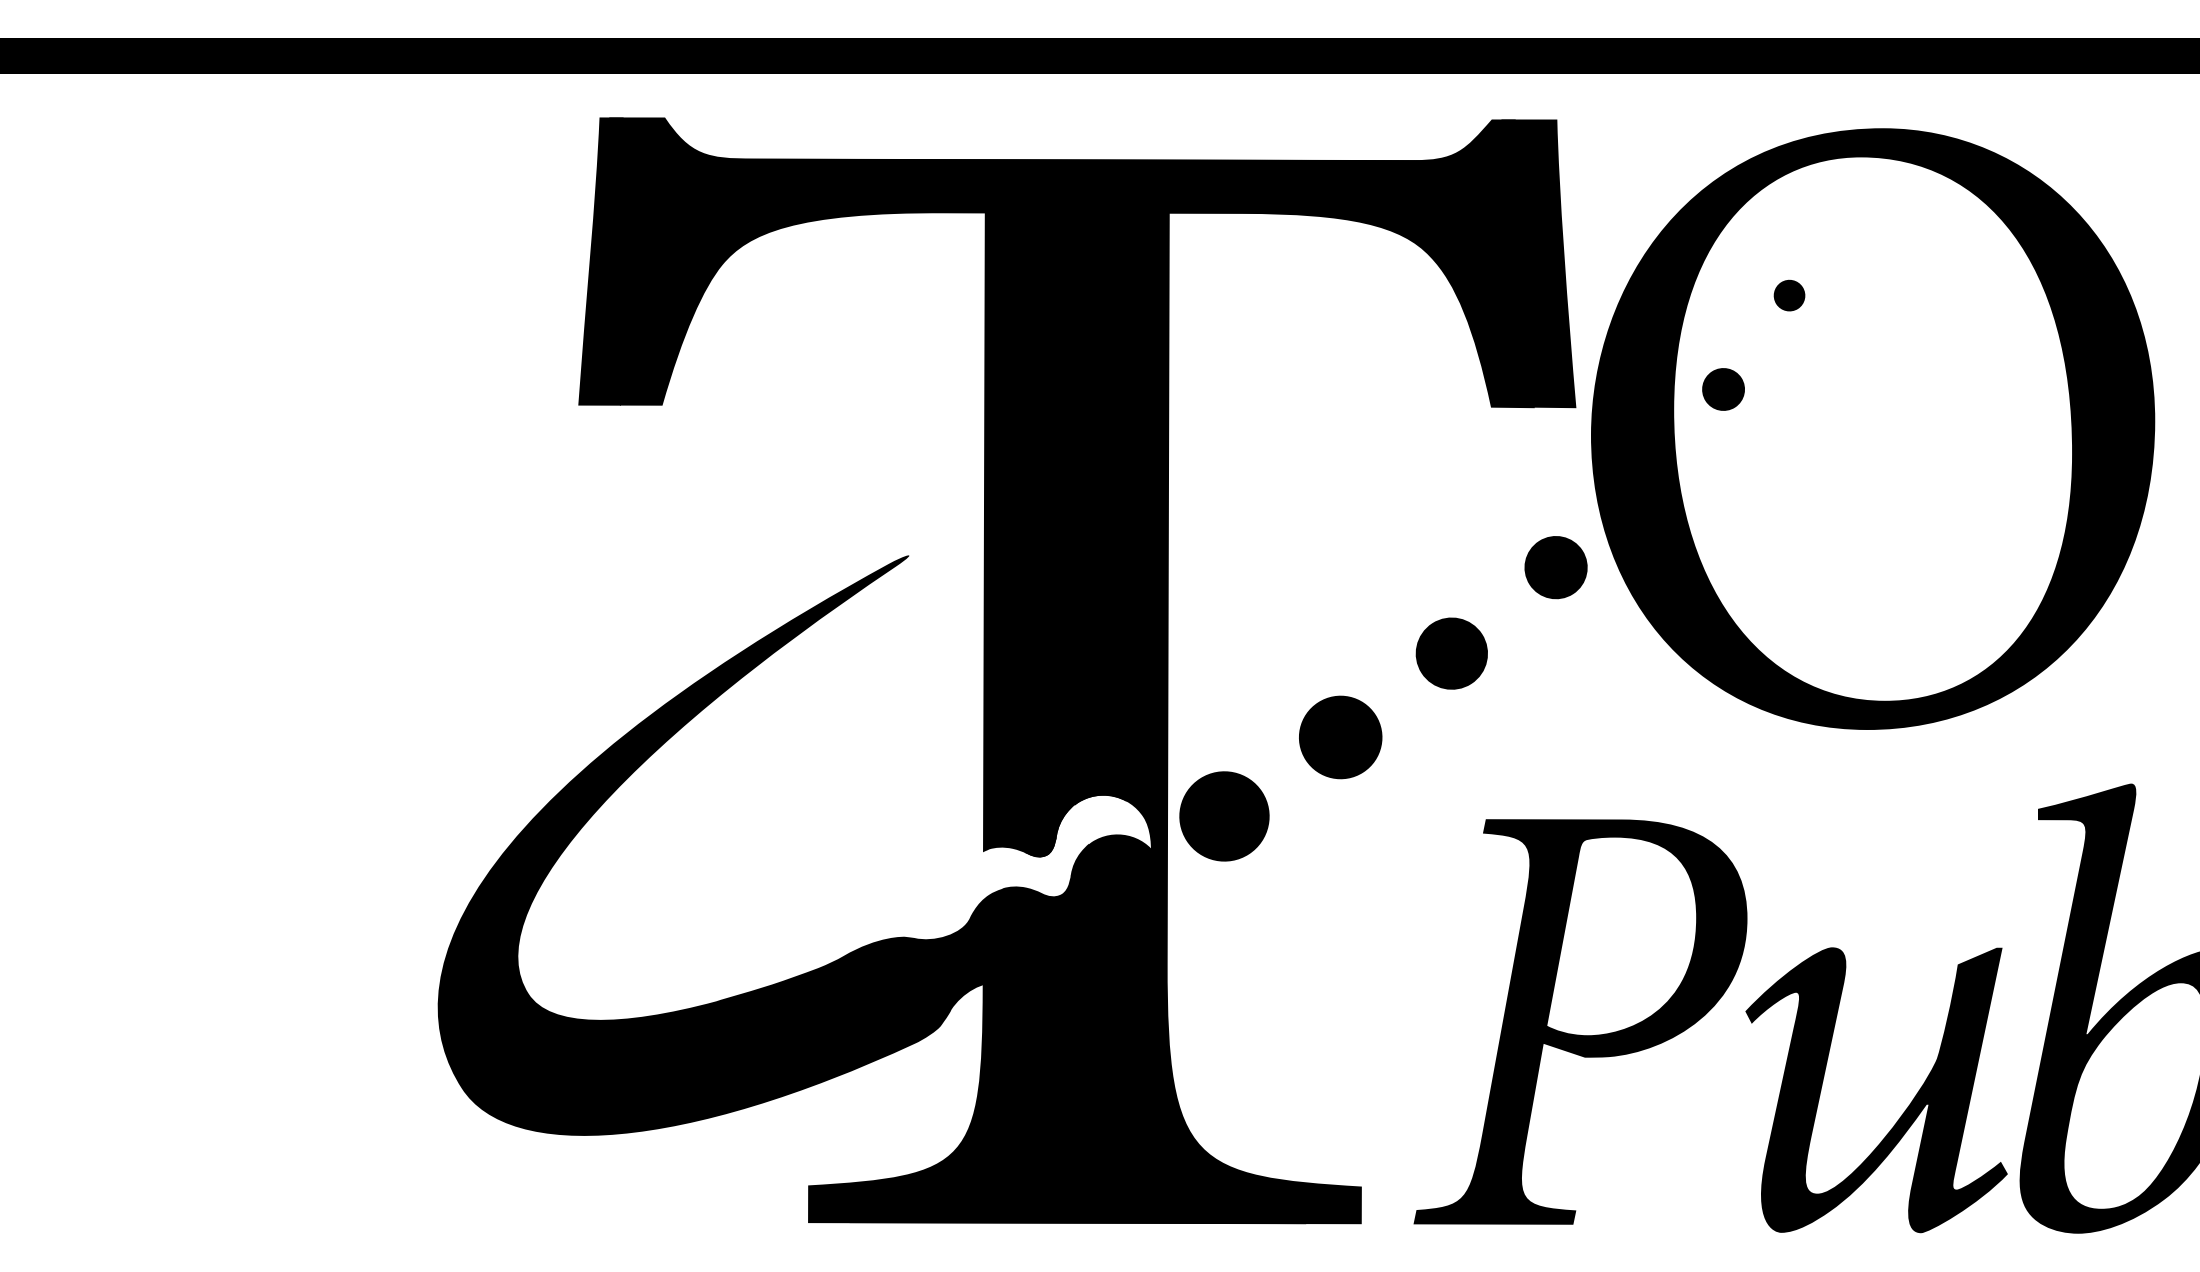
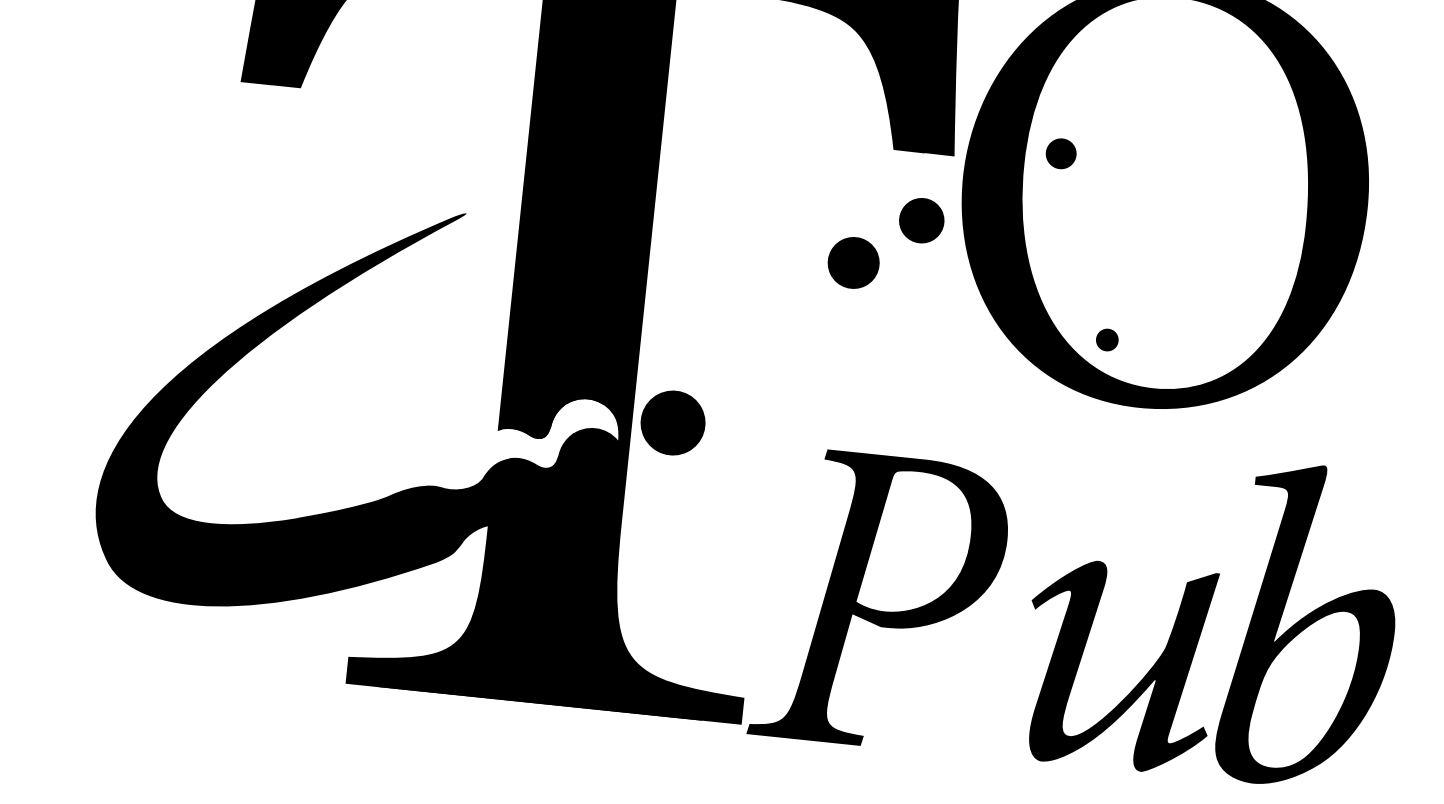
part: (1789, 295) -> (1107, 339), moved
part: (1555, 567) -> (921, 220), moved
part: (1451, 653) -> (853, 262), moved
part: (1340, 737) -> (761, 374), removed
part: (1580, 1021) -> (880, 601), moved

